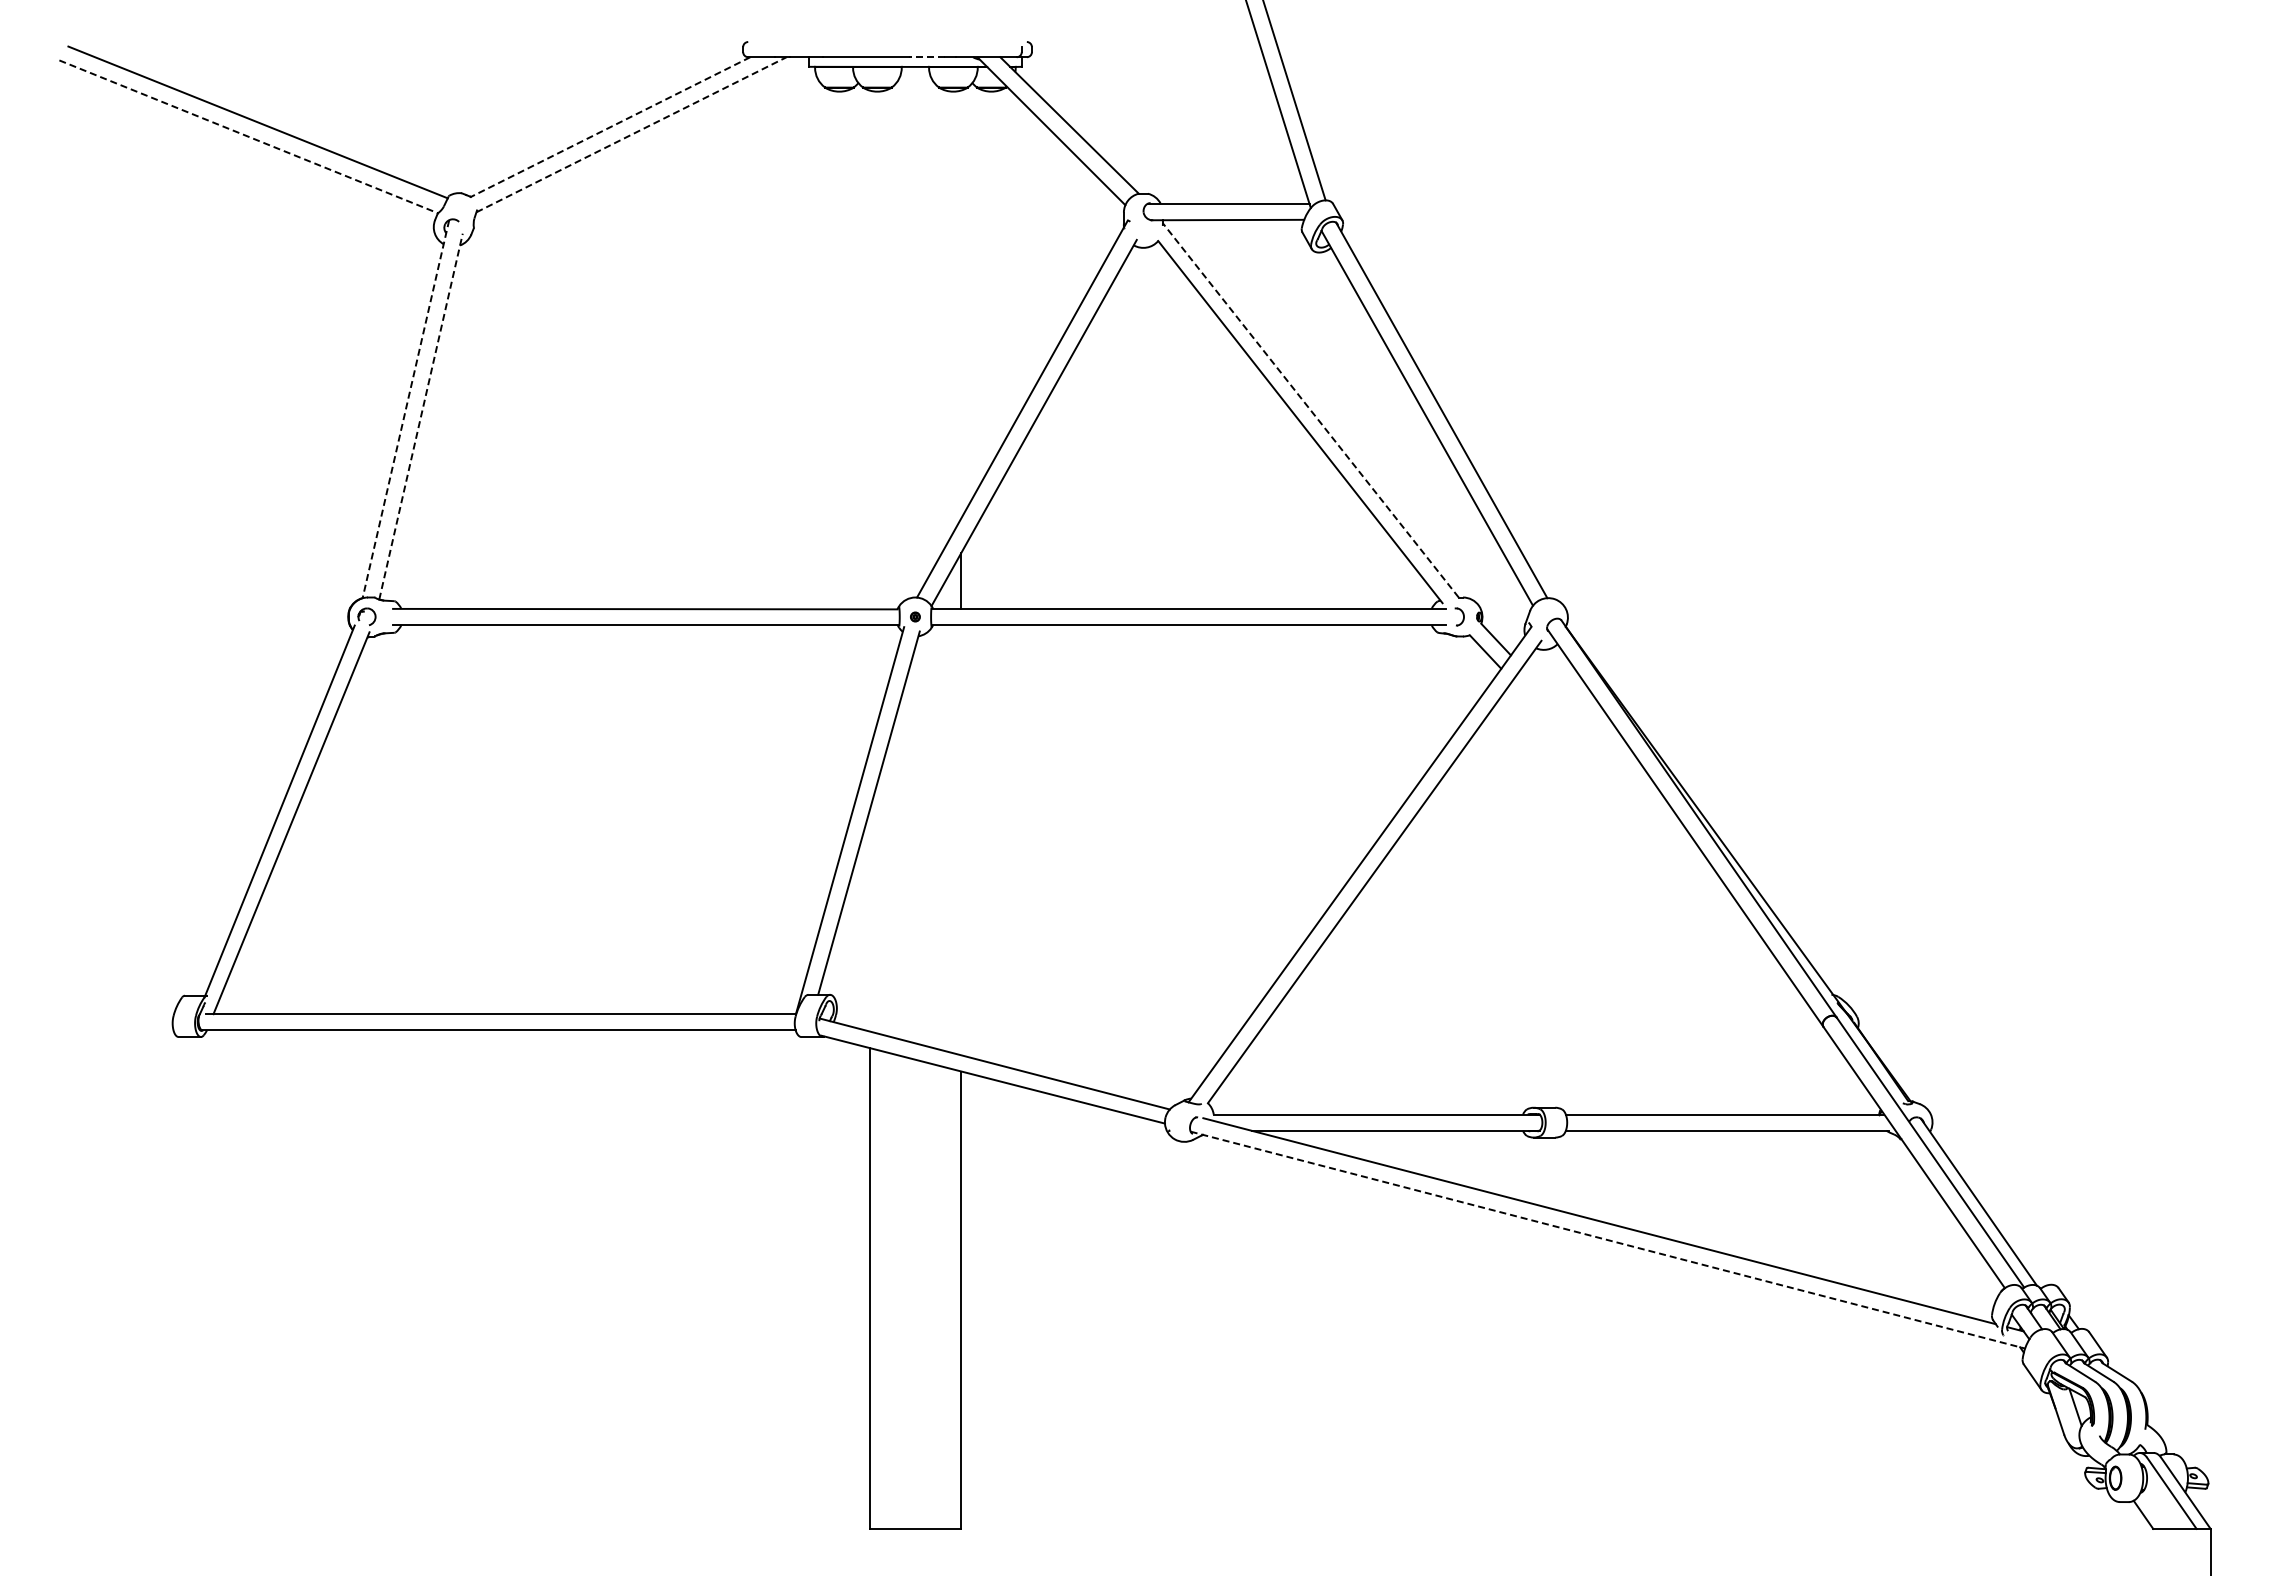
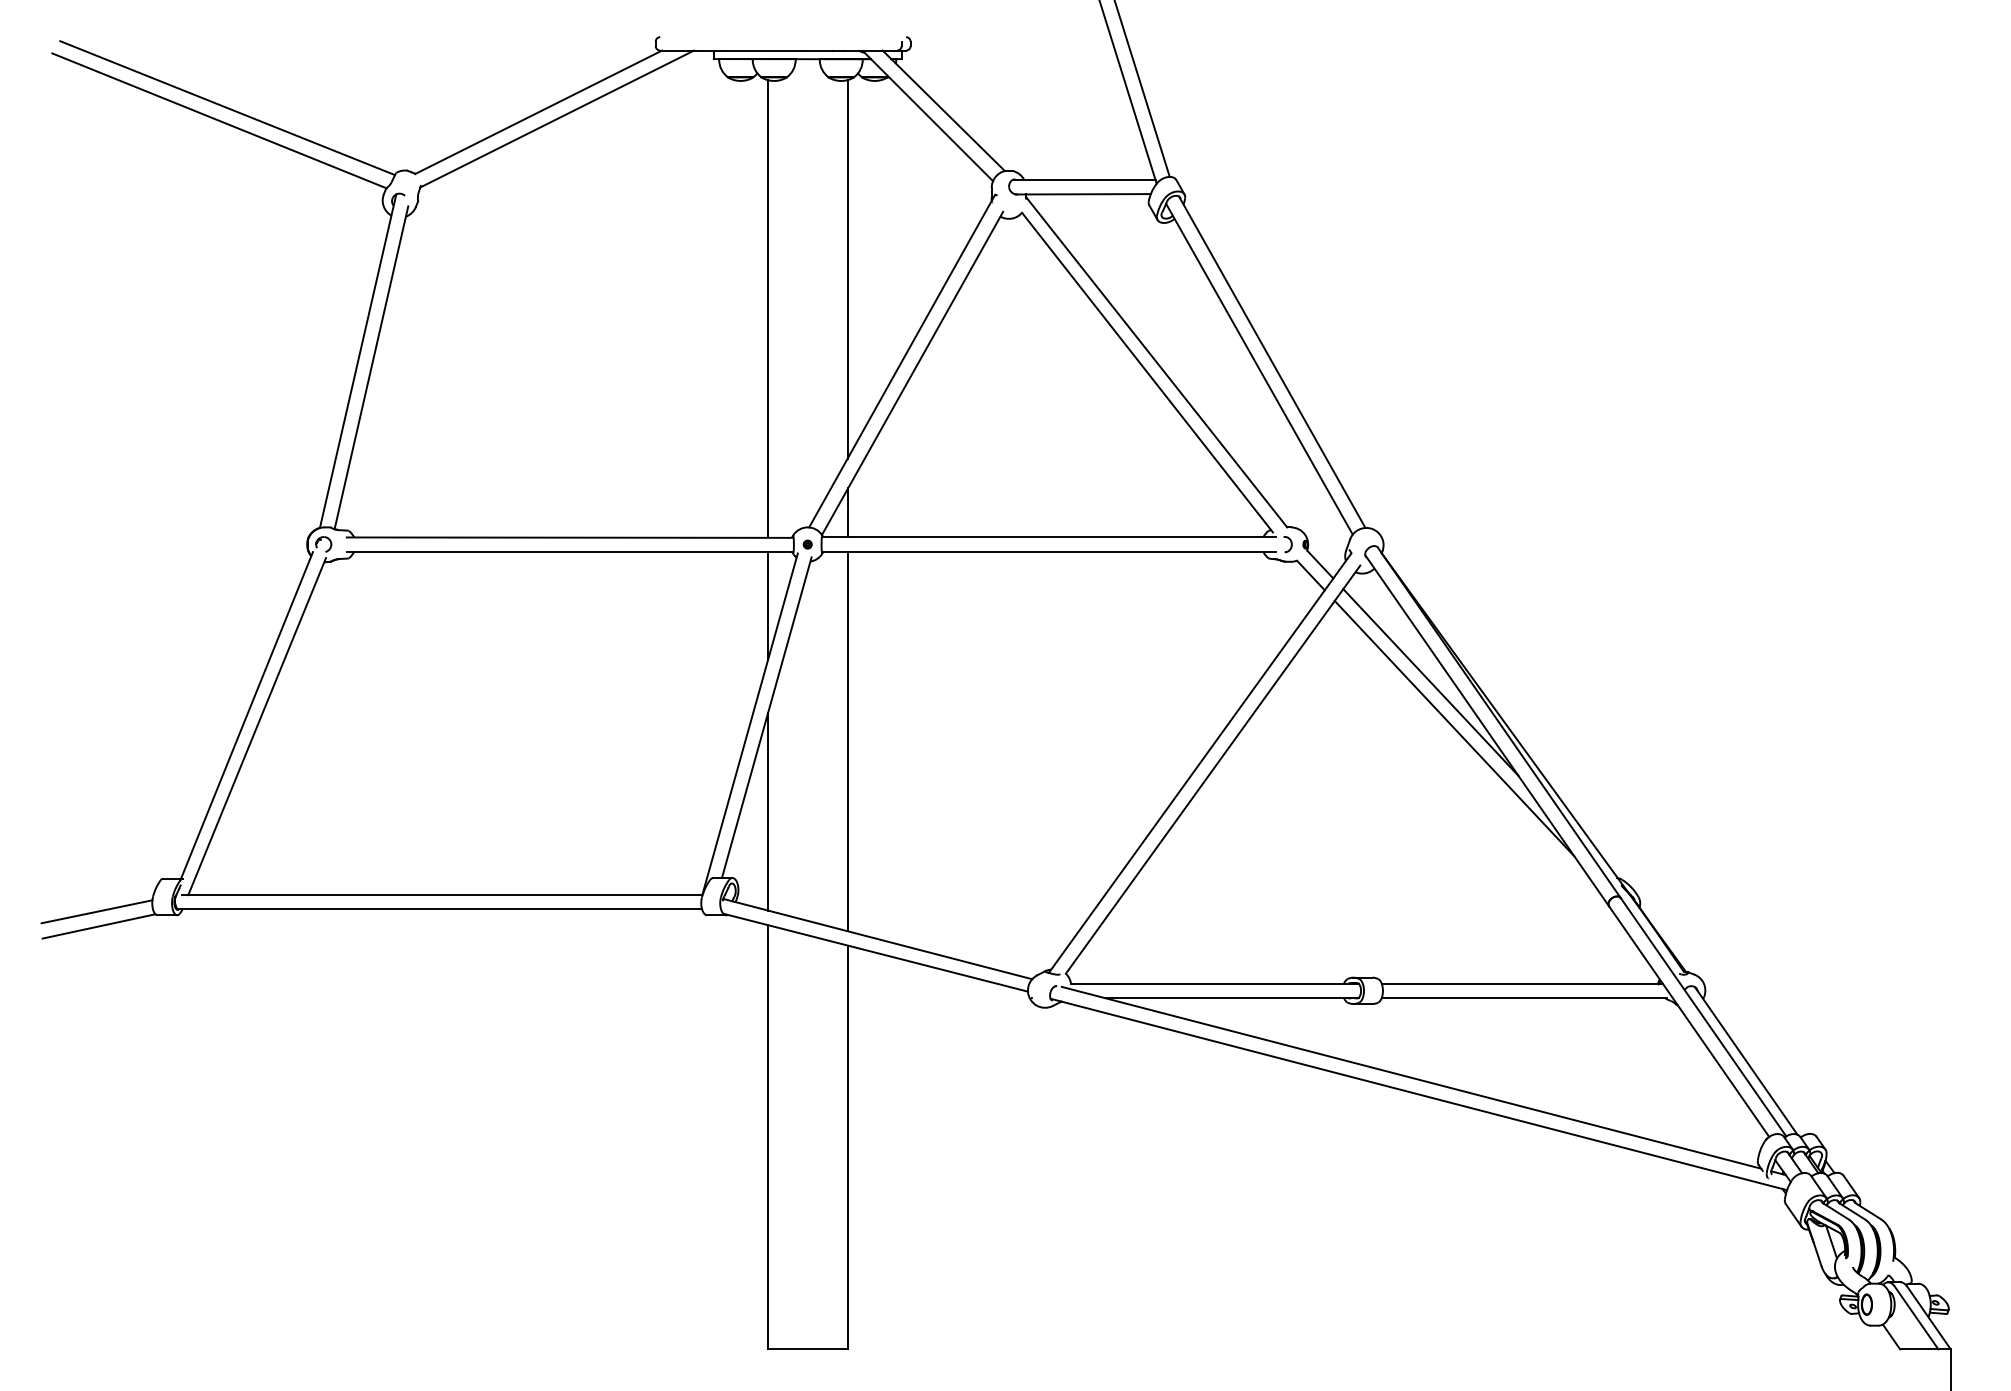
line: (926, 57) -> (817, 50), dashed -> solid
line: (610, 127) -> (538, 112), dashed -> solid
line: (631, 134) -> (557, 118), dashed -> solid
line: (249, 137) -> (220, 121), dashed -> solid
line: (960, 305) -> (847, 269), added
line: (870, 349) -> (768, 308), added
line: (405, 409) -> (357, 361), dashed -> solid
line: (1310, 410) -> (1156, 362), dashed -> solid
line: (421, 416) -> (371, 367), dashed -> solid
line: (870, 686) -> (768, 605), added
line: (1621, 773) -> (1430, 682), added
line: (1648, 825) -> (1454, 728), added
line: (960, 840) -> (847, 741), added
line: (870, 919) -> (768, 811), added
line: (109, 1033) -> (96, 912), added
line: (112, 1049) -> (99, 926), added
line: (1608, 1240) -> (1419, 1094), dashed -> solid

